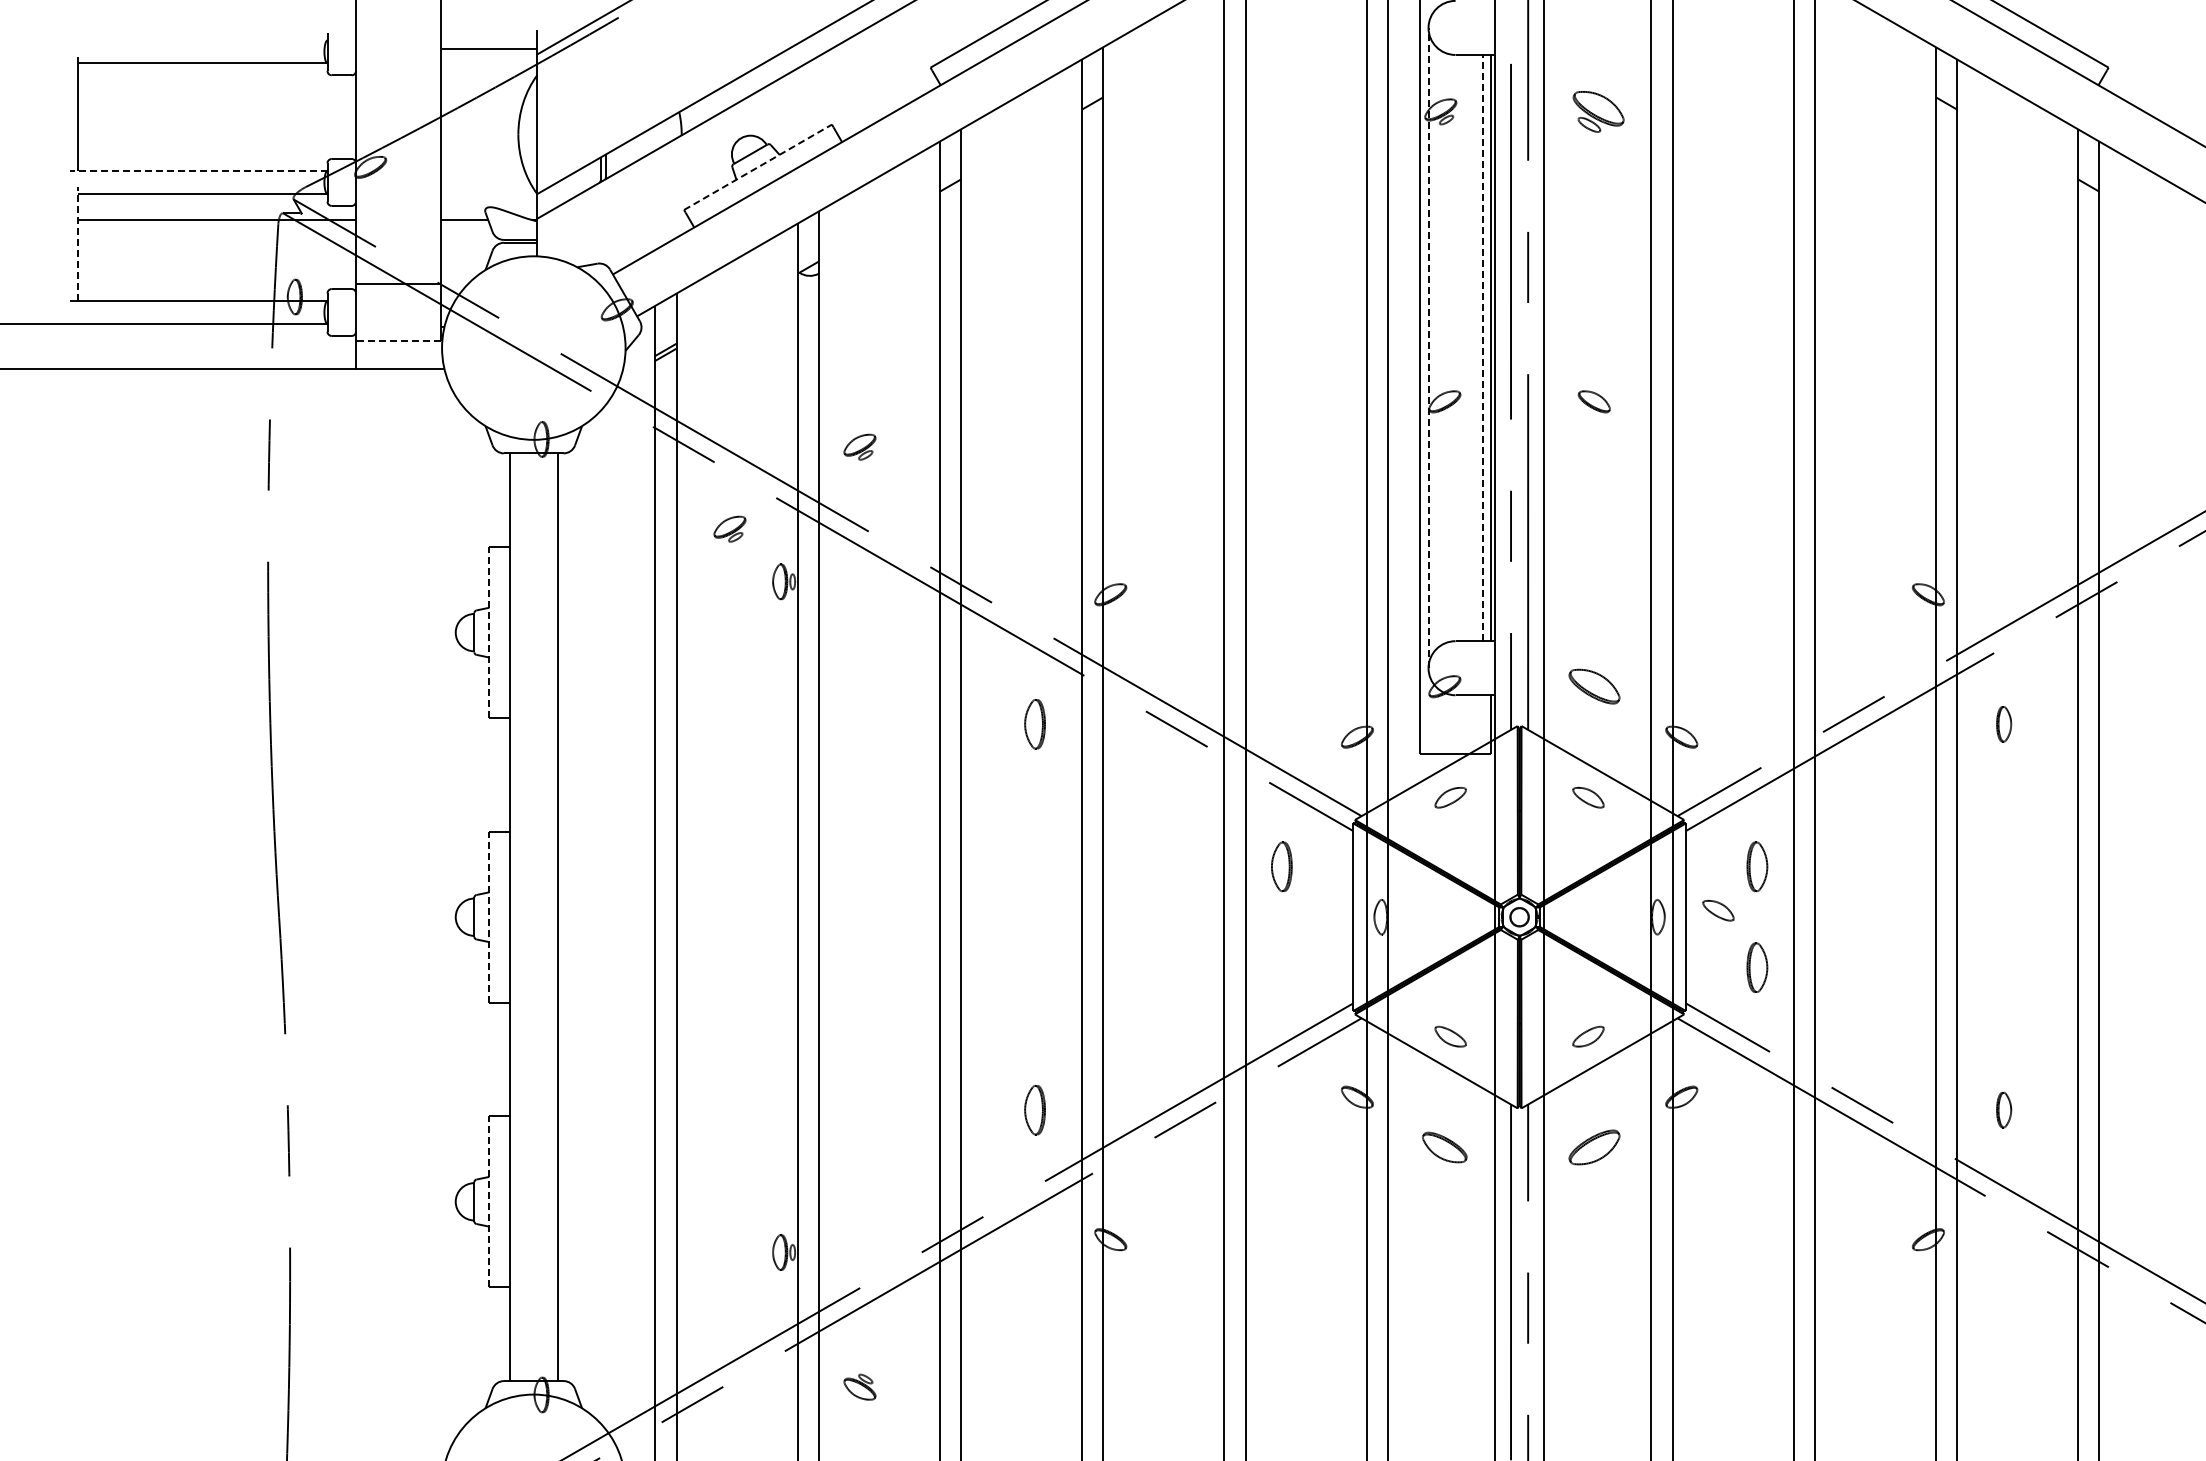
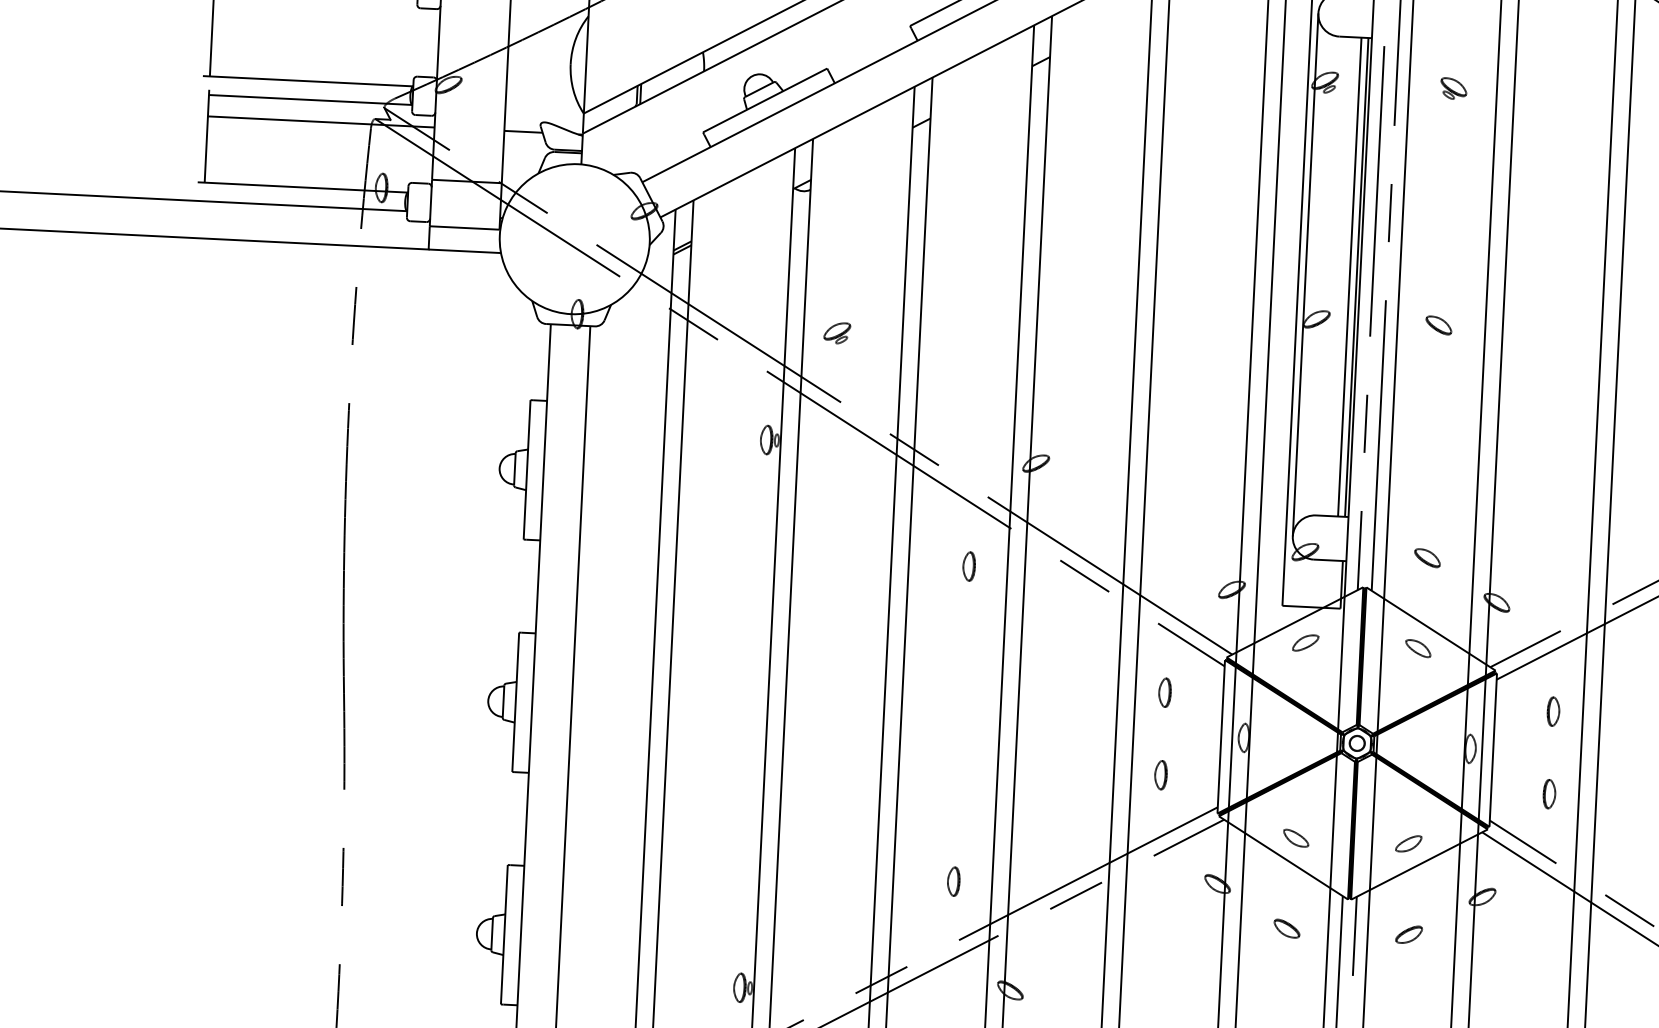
part: (1597, 111) -> (1453, 88), size x0.62
line: (758, 167) -> (765, 100), dashed -> solid
line: (198, 171) -> (307, 81), dashed -> solid
line: (78, 244) -> (207, 136), dashed -> solid
line: (398, 340) -> (464, 227), dashed -> solid
line: (1428, 347) -> (1305, 274), dashed -> solid
line: (1482, 347) -> (1349, 276), dashed -> solid
part: (729, 528) -> (727, 394), removed
line: (489, 632) -> (527, 469), dashed -> solid
part: (1593, 686) -> (1426, 557), size x0.62
part: (1034, 724) -> (968, 566), size x0.71
part: (1281, 866) -> (1164, 692), size x0.71
part: (1757, 866) -> (1553, 711), size x0.71
part: (1718, 910) -> (1519, 745), removed
line: (489, 916) -> (515, 701), dashed -> solid
part: (1281, 967) -> (1160, 775), added
part: (1757, 967) -> (1549, 794), size x0.71
part: (1034, 1109) -> (953, 881), size x0.71
part: (1444, 1147) -> (1286, 928), size x0.71
part: (1593, 1147) -> (1408, 934), size x0.62
line: (489, 1201) -> (504, 934), dashed -> solid

